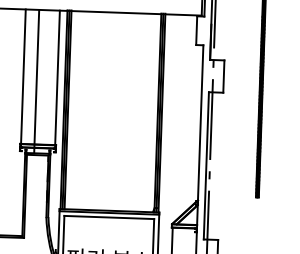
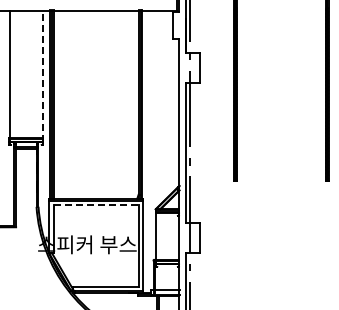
line: (57, 78) -> (42, 75), solid -> dashed
line: (36, 81) -> (22, 78), removed
line: (109, 217) -> (96, 205), solid -> dashed

